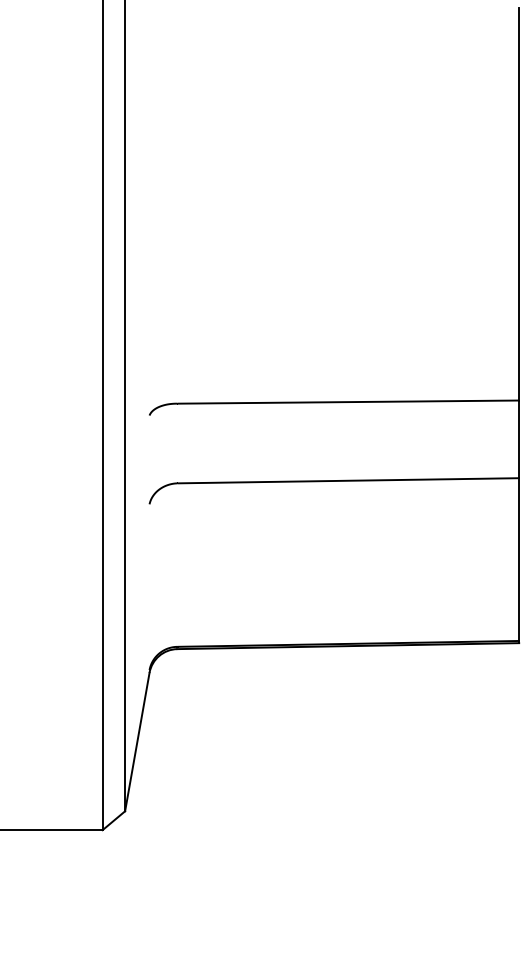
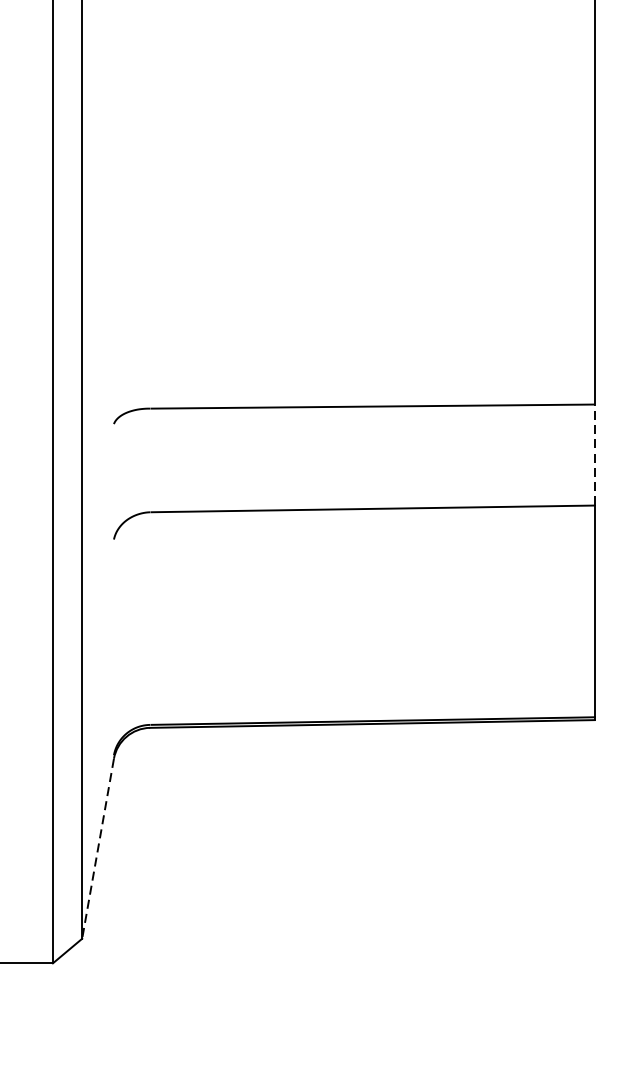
line: (519, 439) -> (595, 455), solid -> dashed
line: (137, 742) -> (98, 849), solid -> dashed

